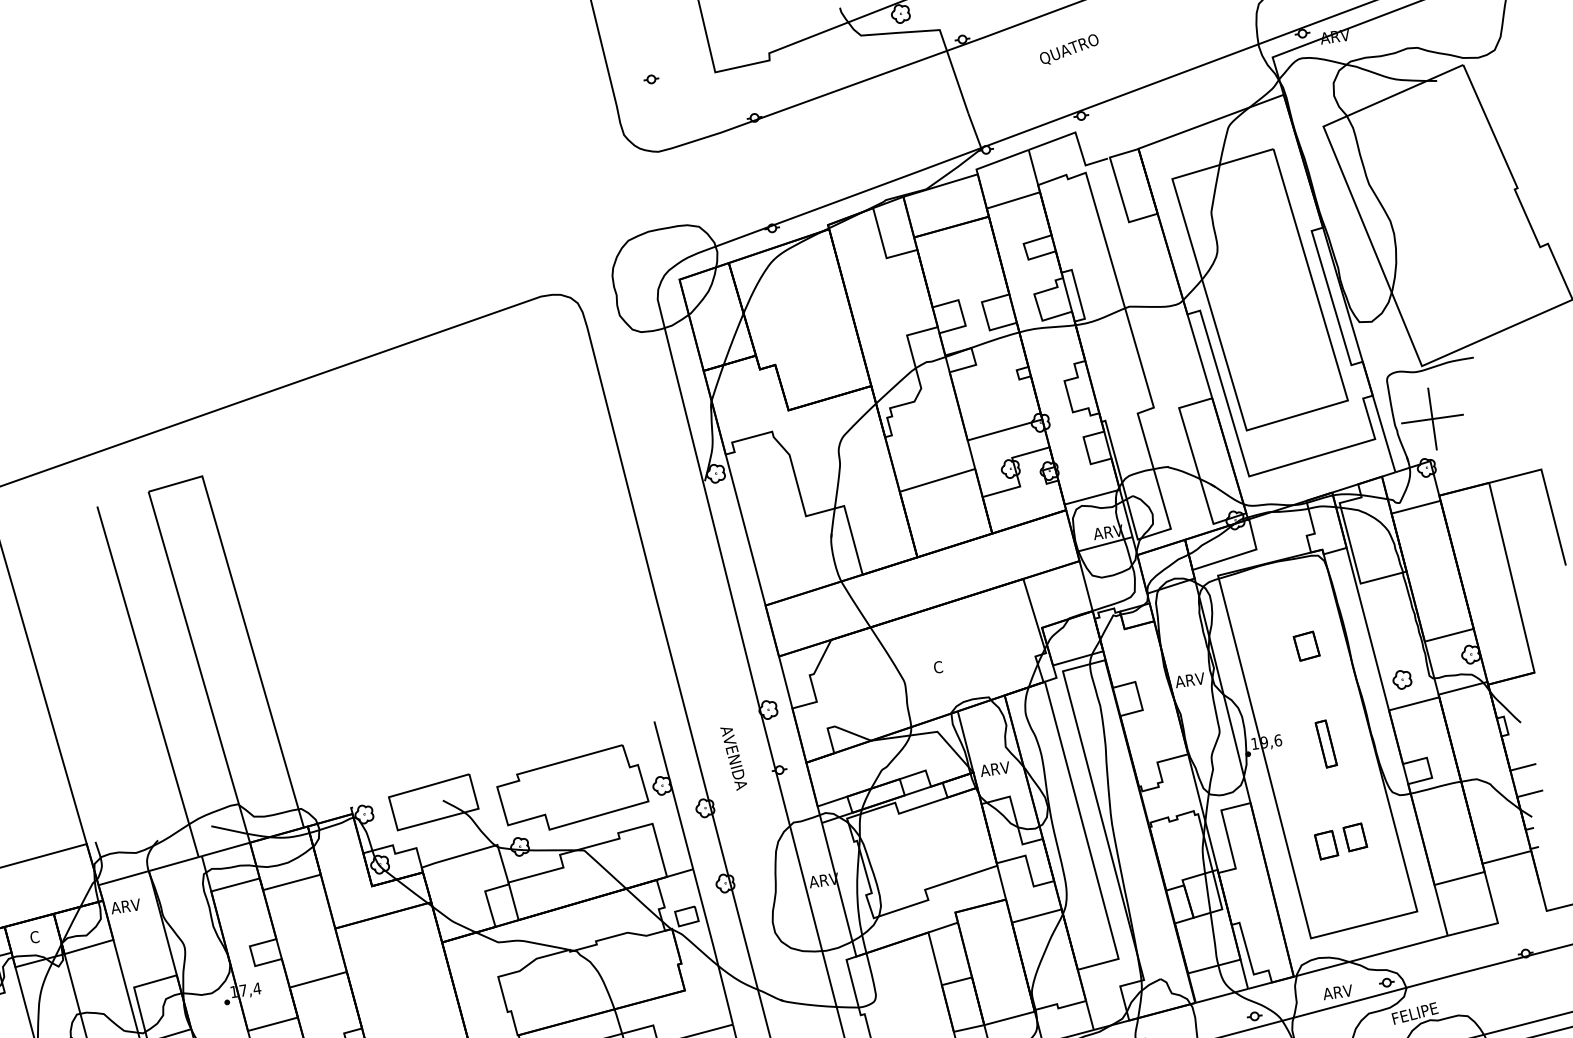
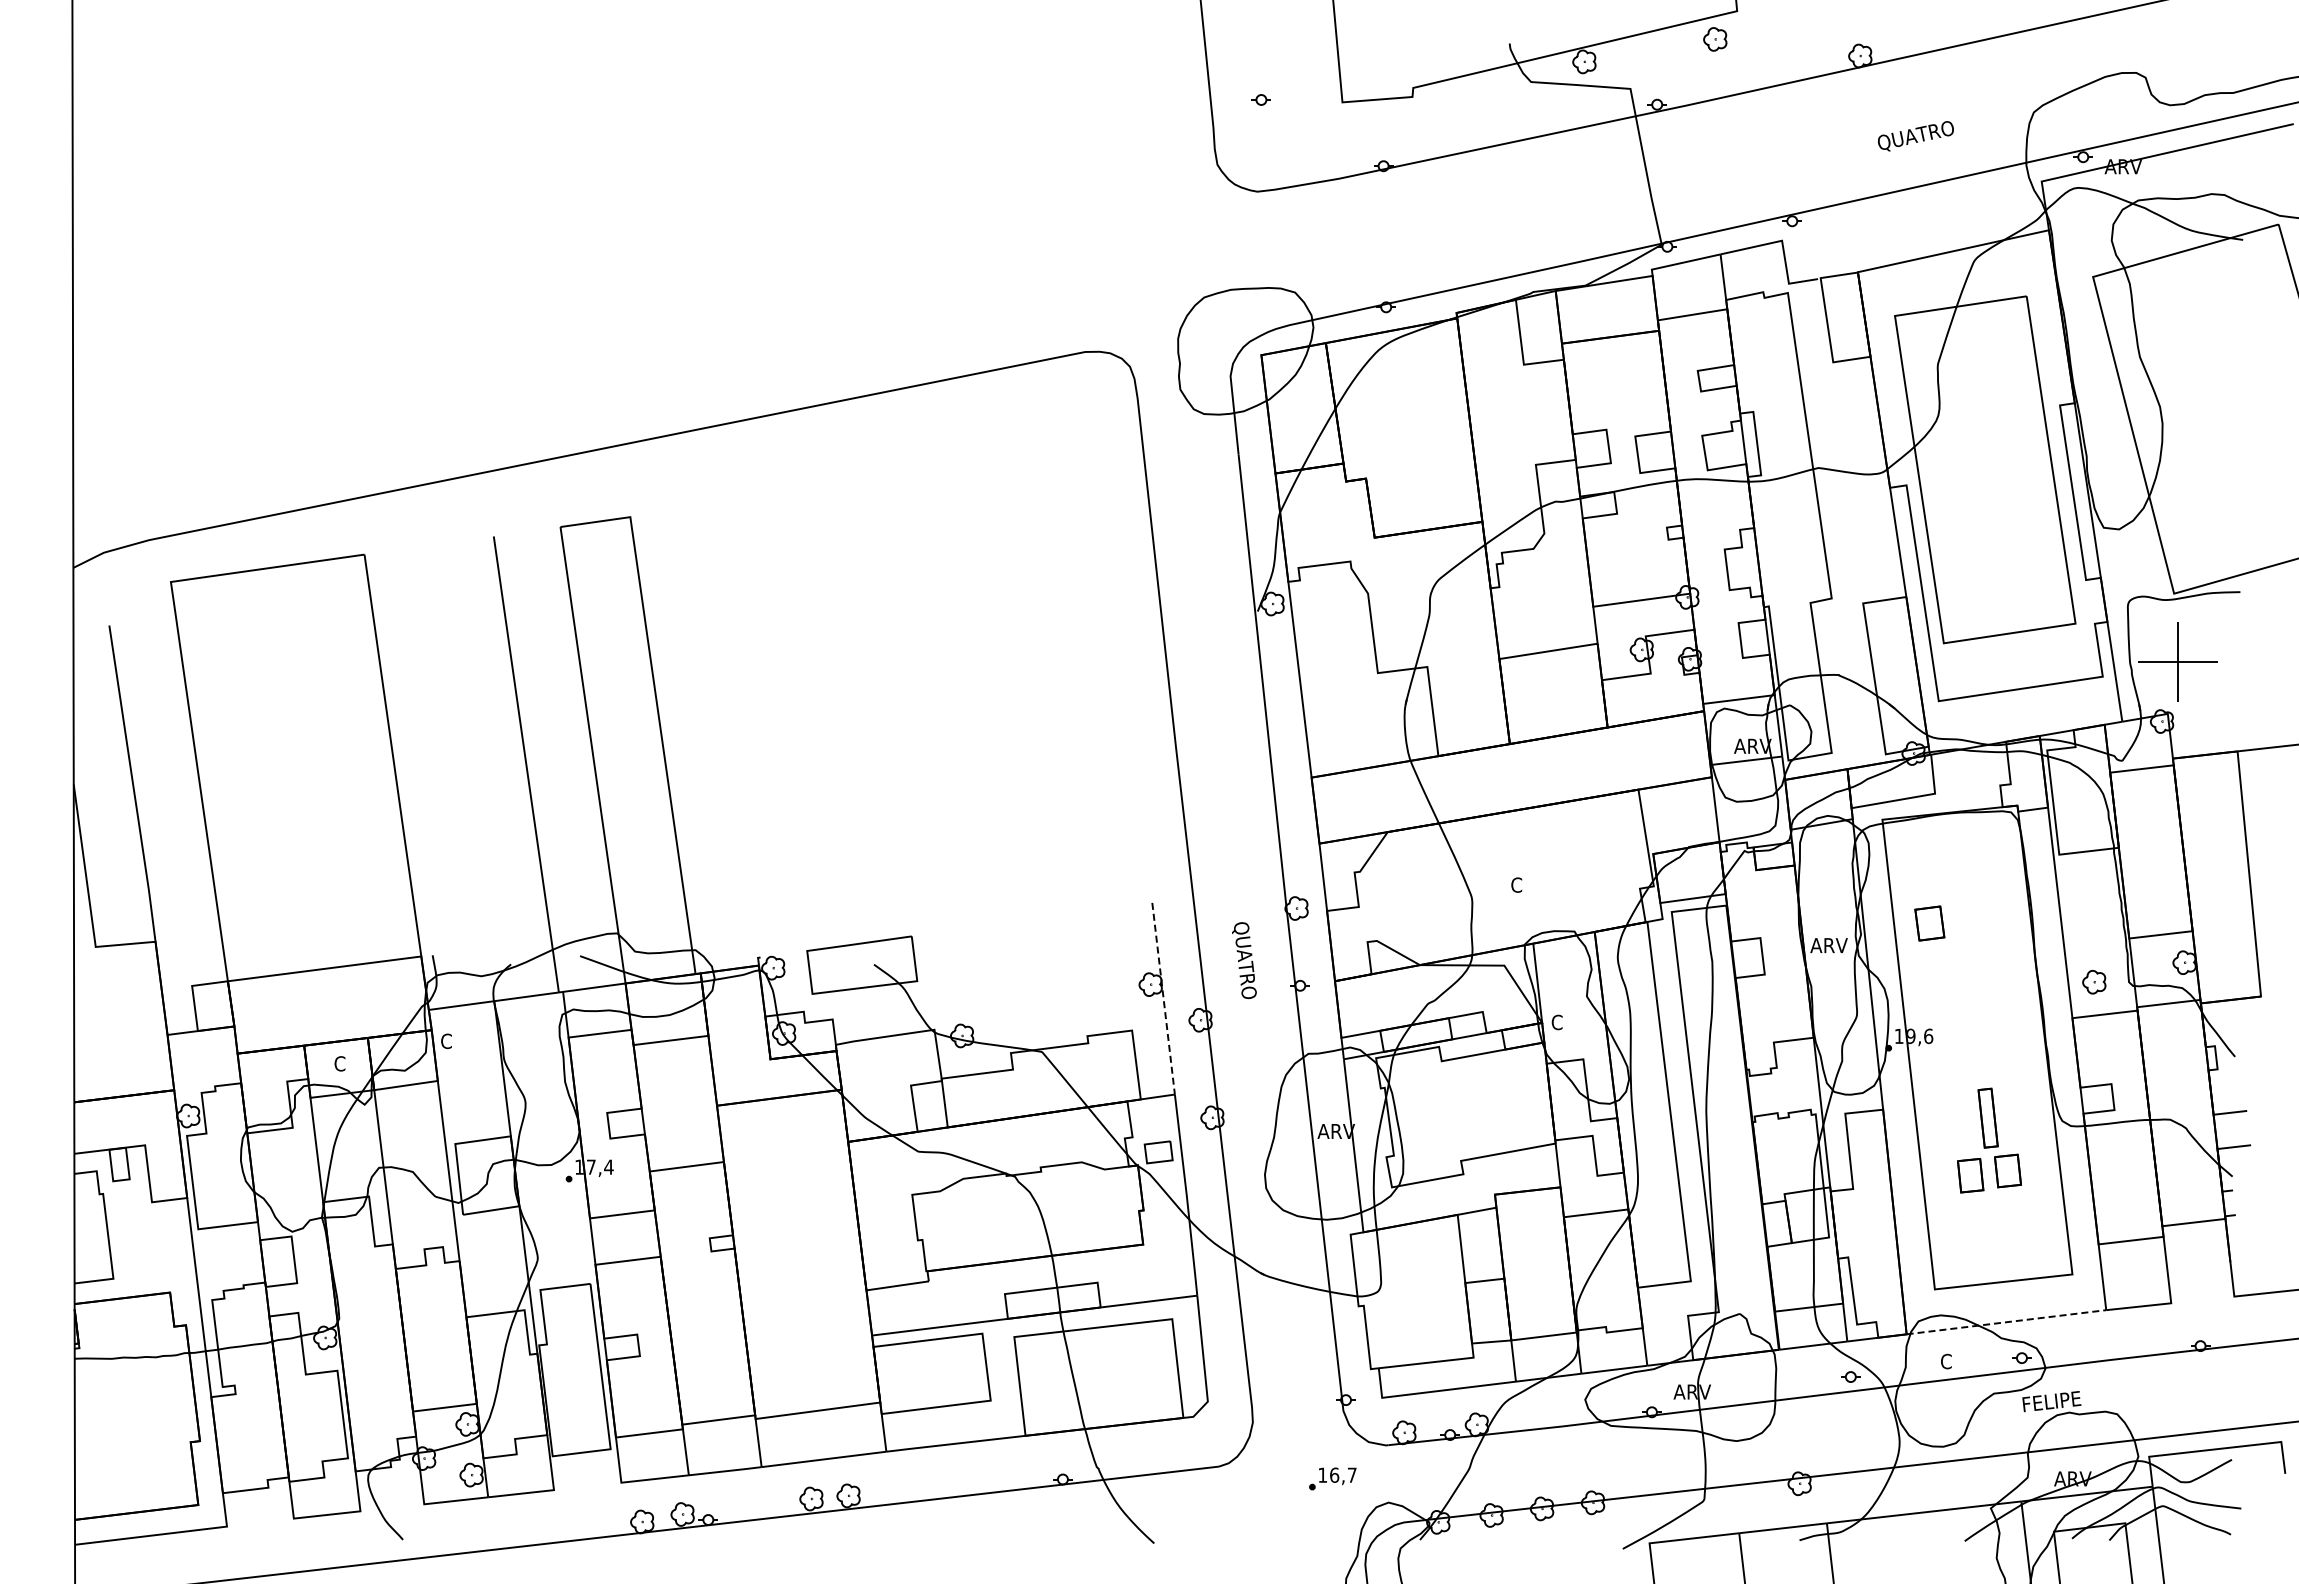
text: (1069, 49) -> (1915, 136), moved
part: (1306, 646) -> (1929, 923), moved
part: (1325, 743) -> (1987, 1117), moved
text: (733, 758) -> (1244, 963), AVENIDA -> QUATRO
text: (994, 769) -> (1569, 1022), ARV -> C
part: (572, 789) -> (1037, 973), removed
line: (673, 795) -> (1163, 999), solid -> dashed
text: (125, 906) -> (458, 1041), ARV -> C
line: (1370, 956) -> (2006, 1322), solid -> dashed
text: (1337, 992) -> (1958, 1361), ARV -> C

